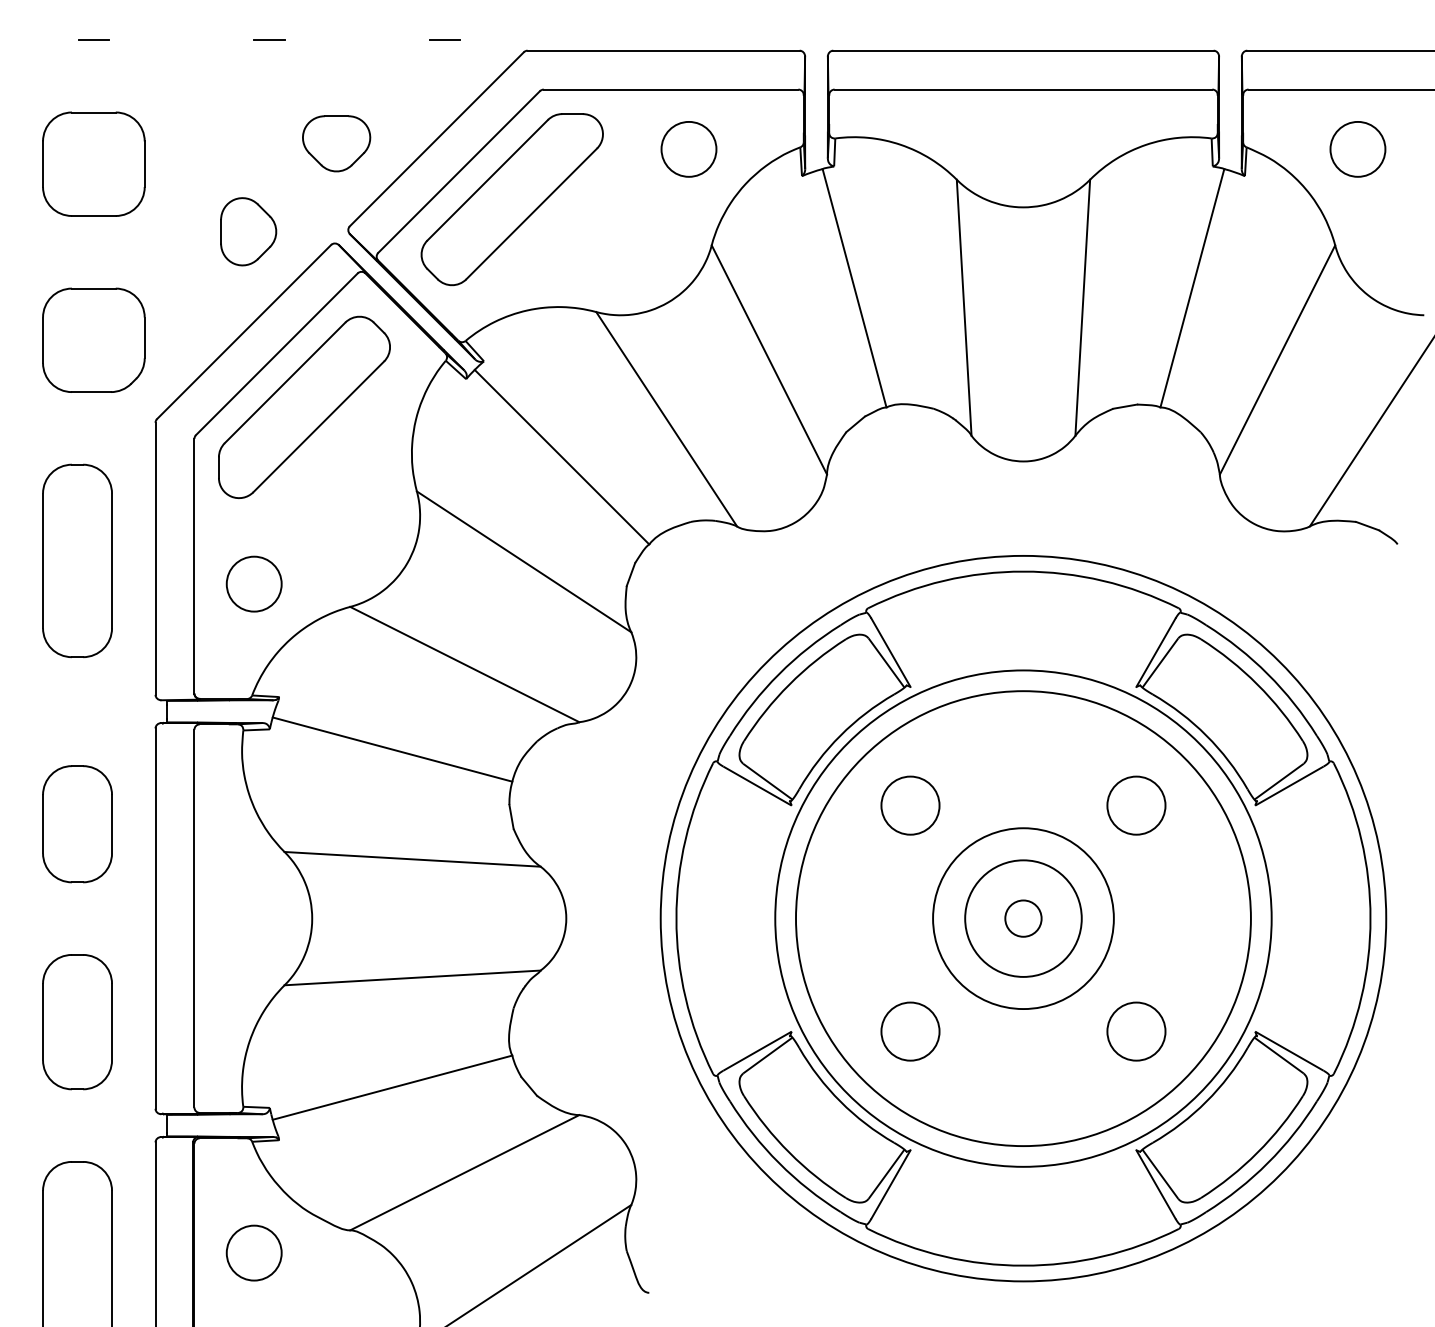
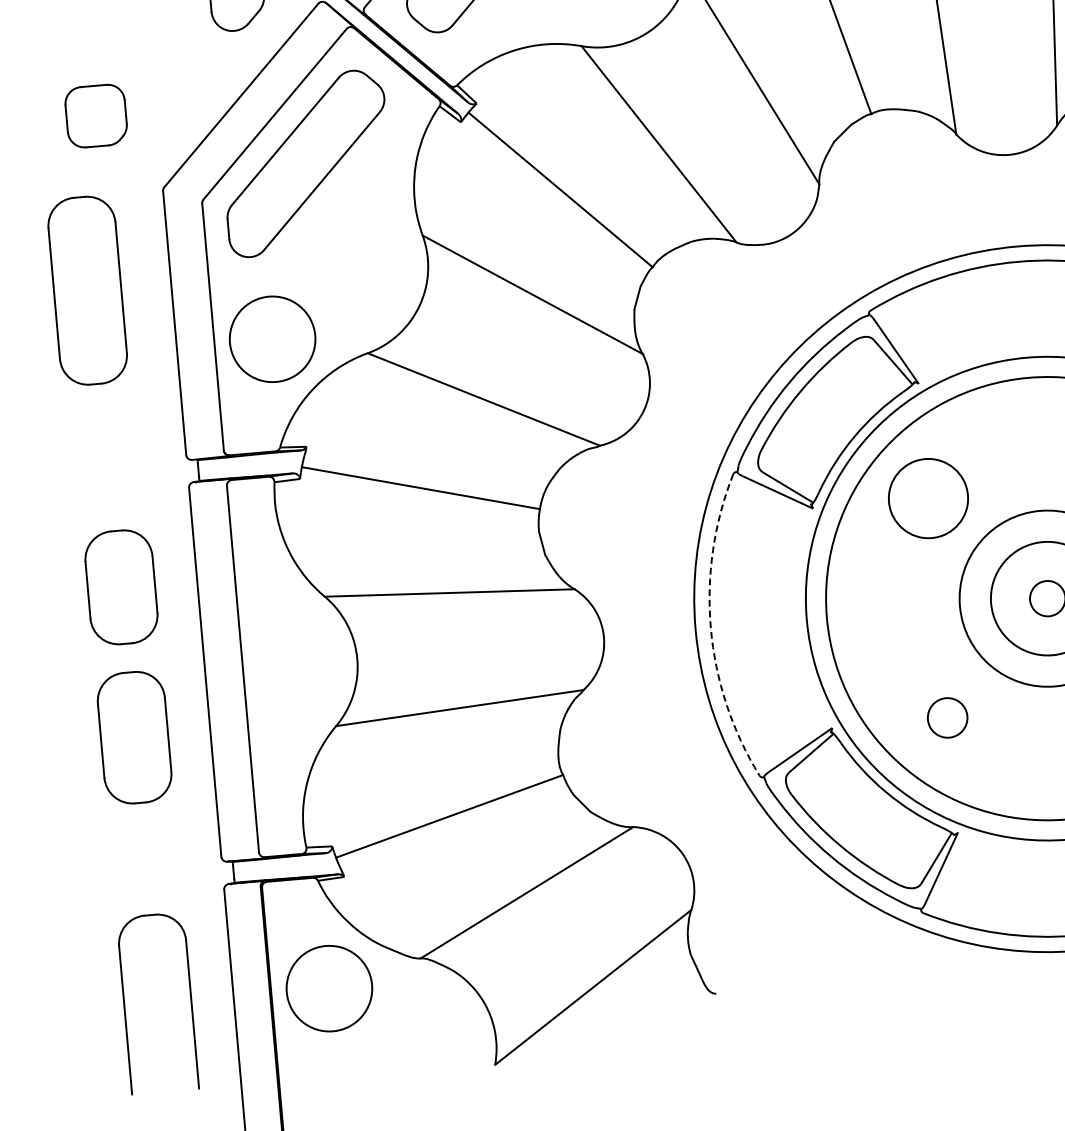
part: (93, 339) -> (95, 115), size x0.6
part: (77, 560) -> (87, 290), moved
circle: (253, 583) -> (271, 338), size x1.6
circle: (910, 805) -> (928, 498), size x1.4
arc: (676, 918) -> (710, 628), solid -> dashed
part: (77, 1022) -> (134, 738), moved
circle: (910, 1031) -> (947, 717), size x0.7
circle: (253, 1252) -> (328, 988), size x1.6

